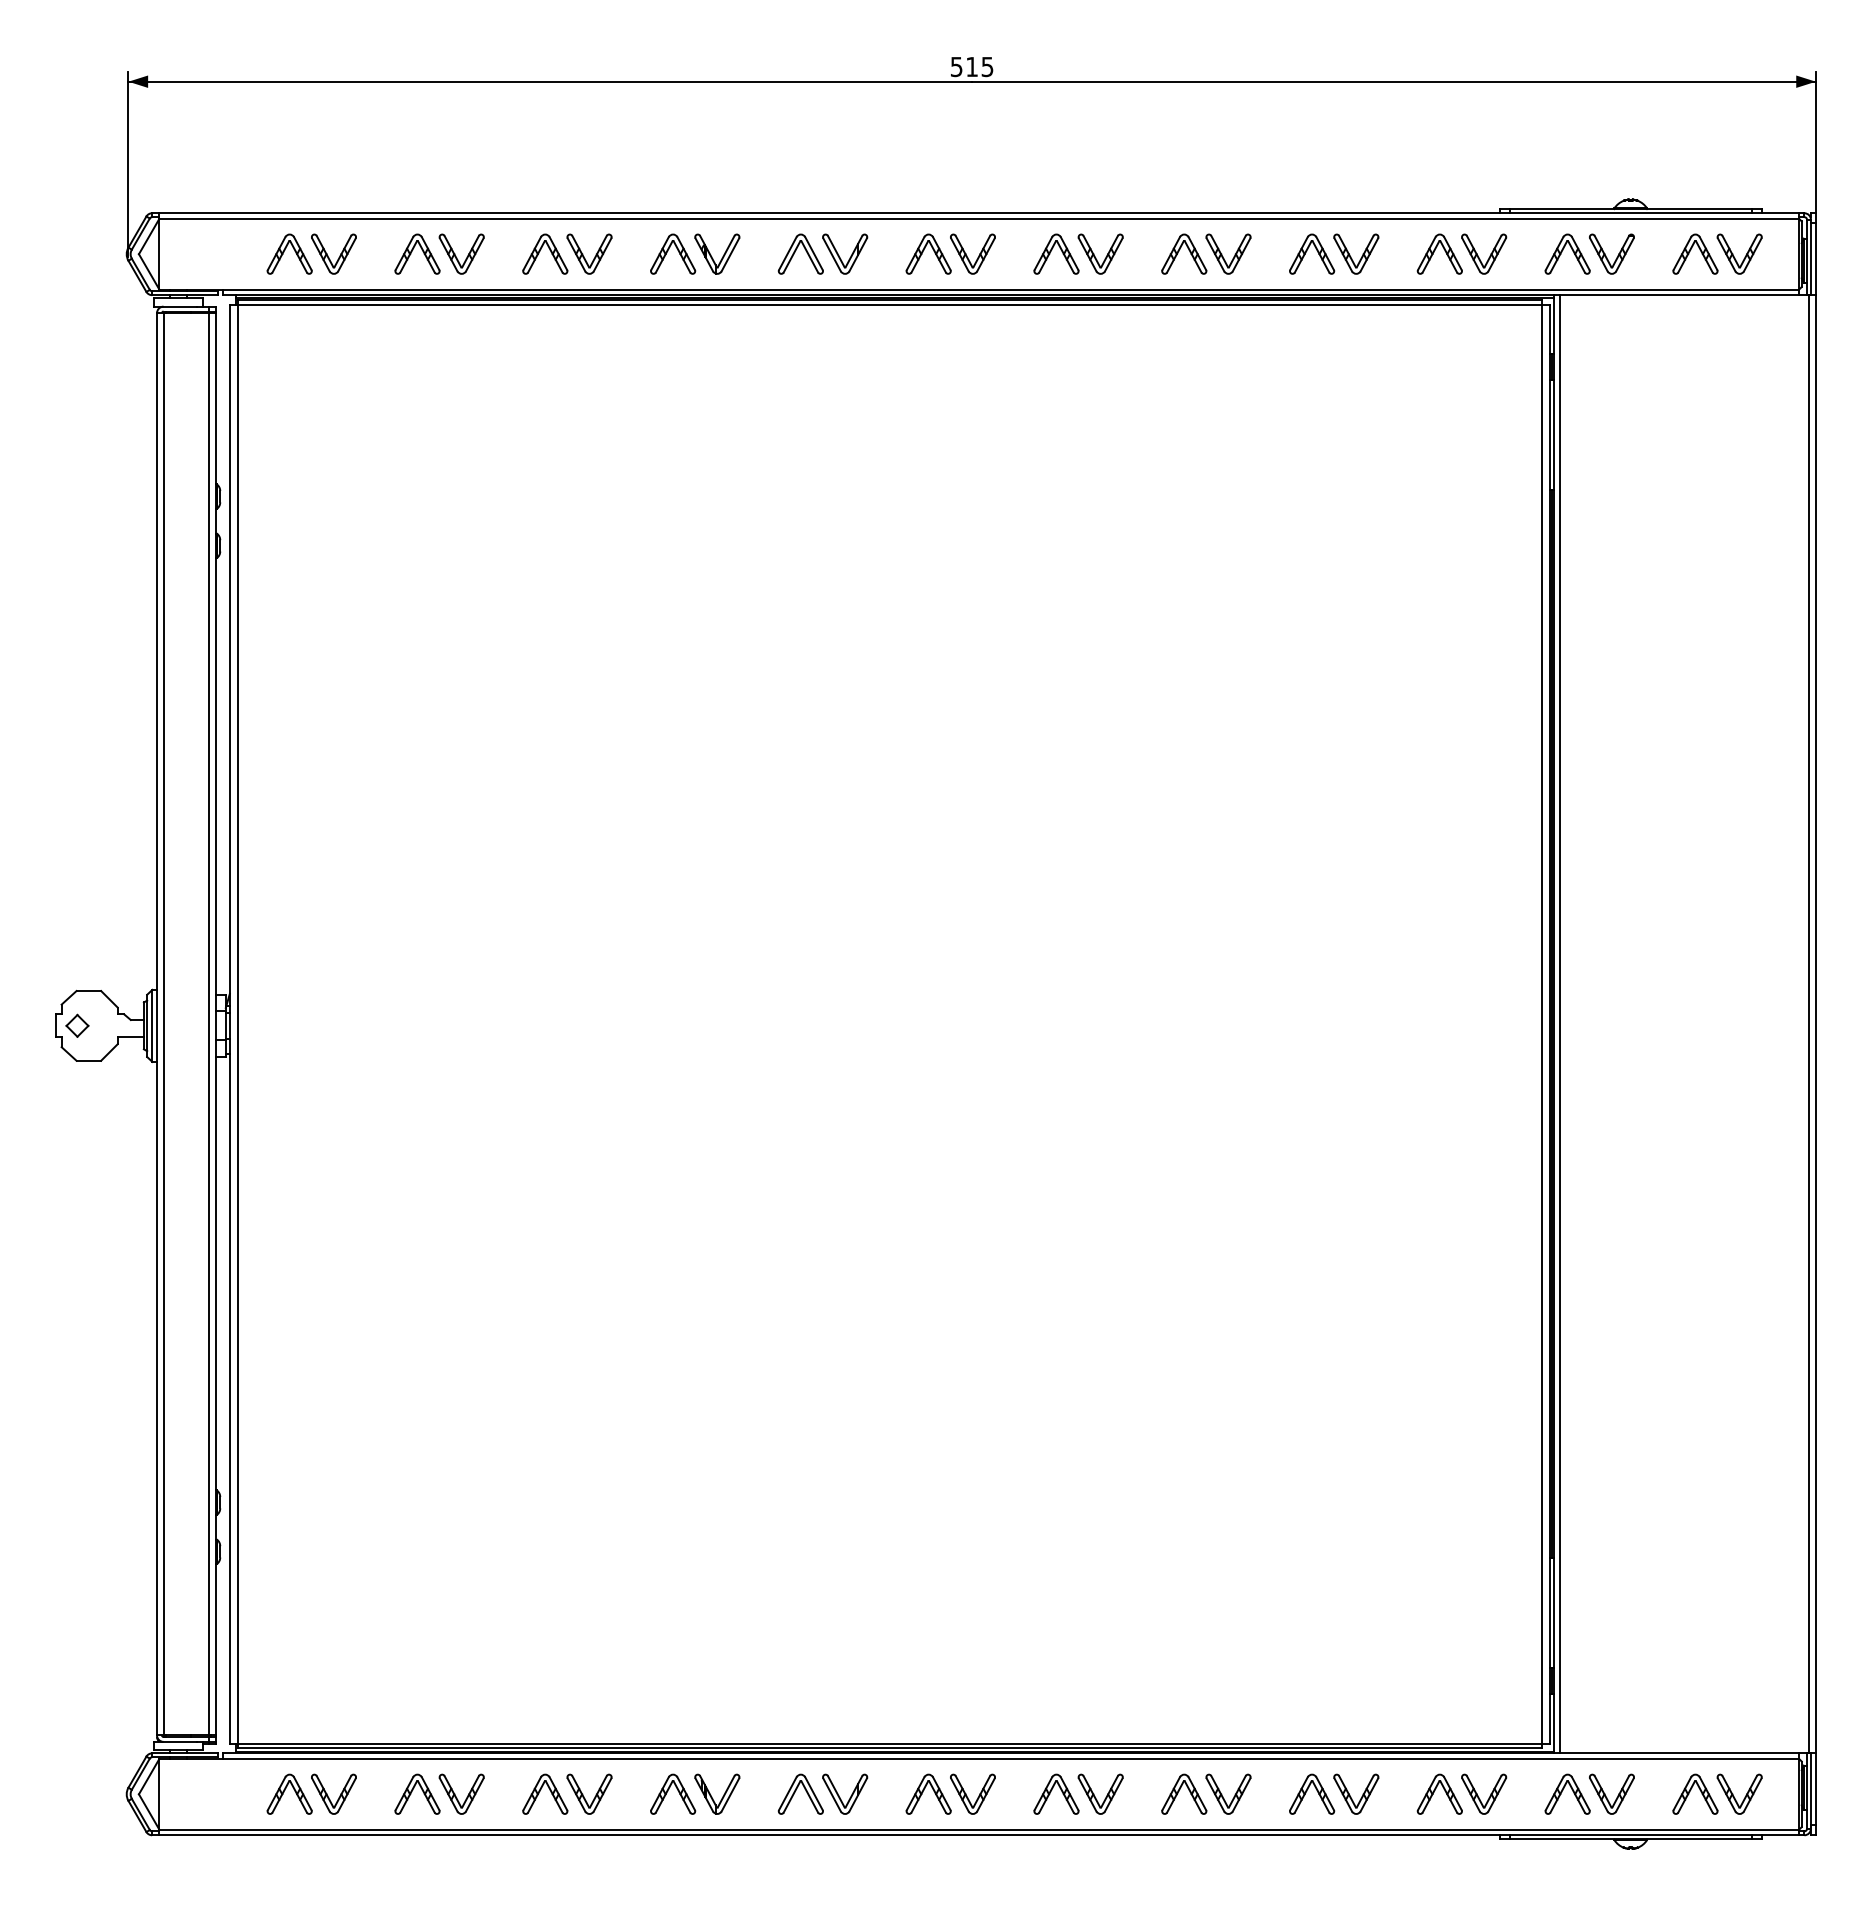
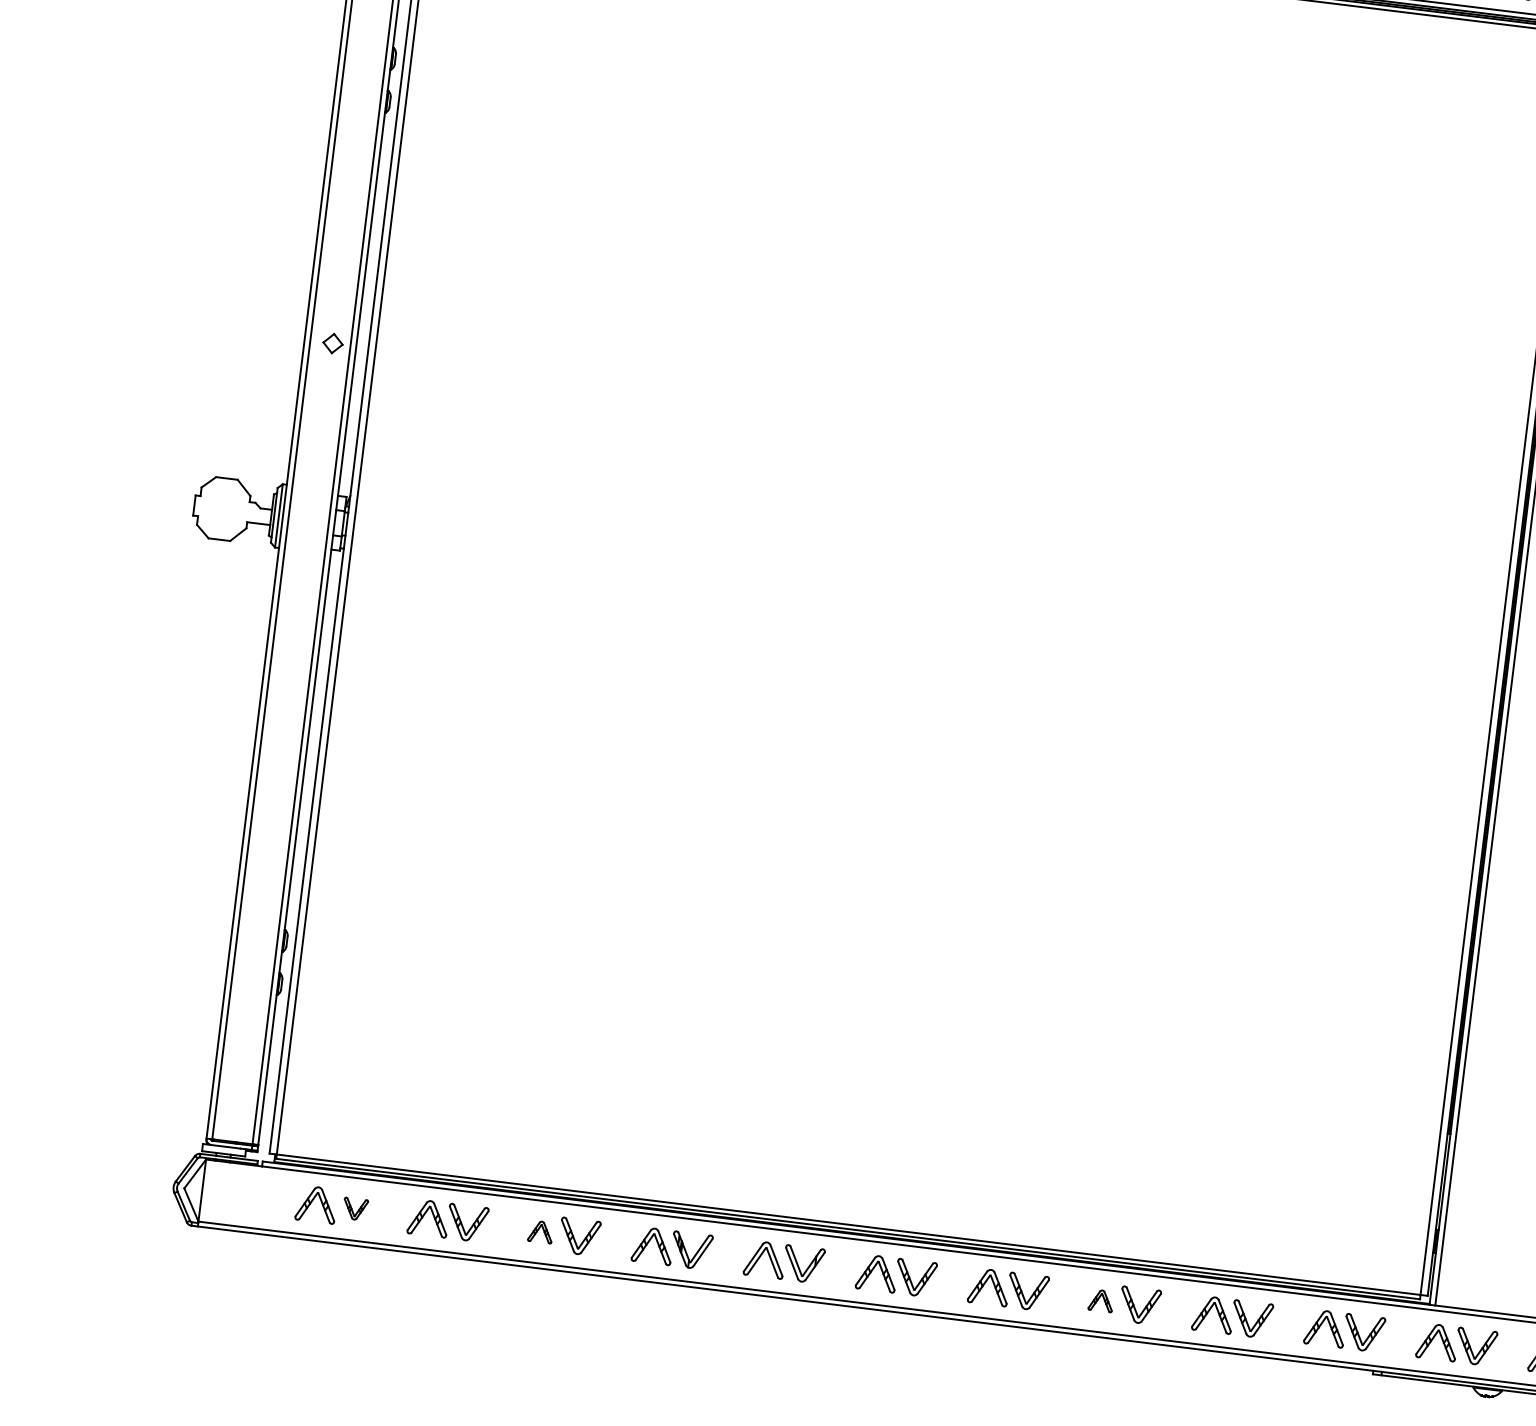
part: (77, 1025) -> (333, 343), moved
part: (333, 1793) -> (355, 1208), size x0.6
part: (545, 1793) -> (540, 1231), size x0.6
part: (1184, 1793) -> (1101, 1300), size x0.6

